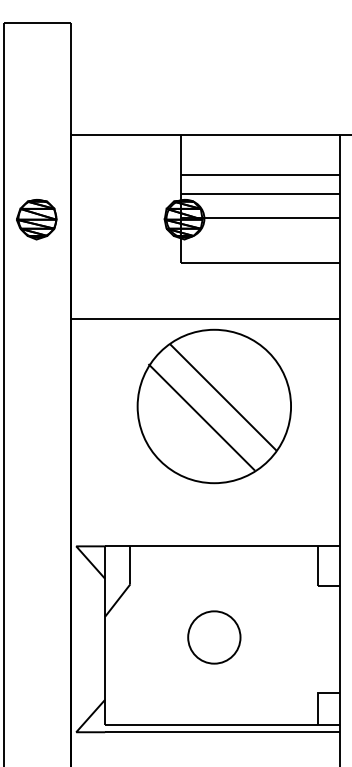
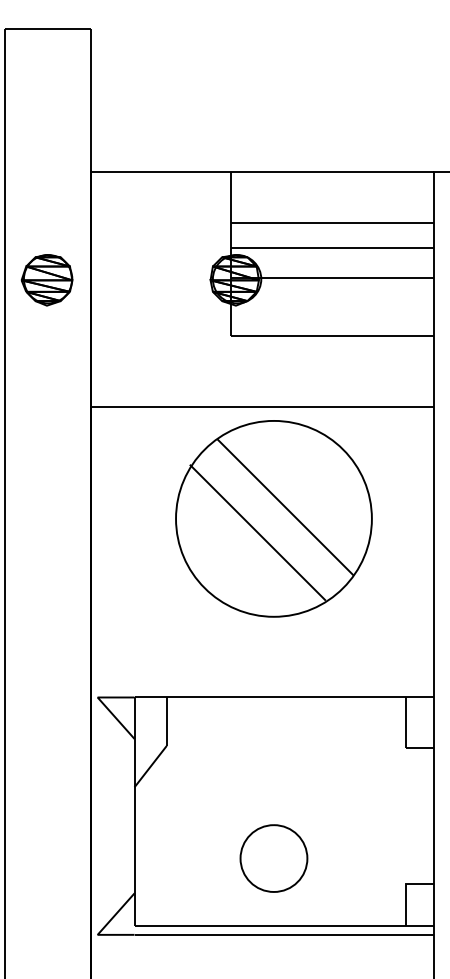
part: (214, 637) -> (274, 858), moved

